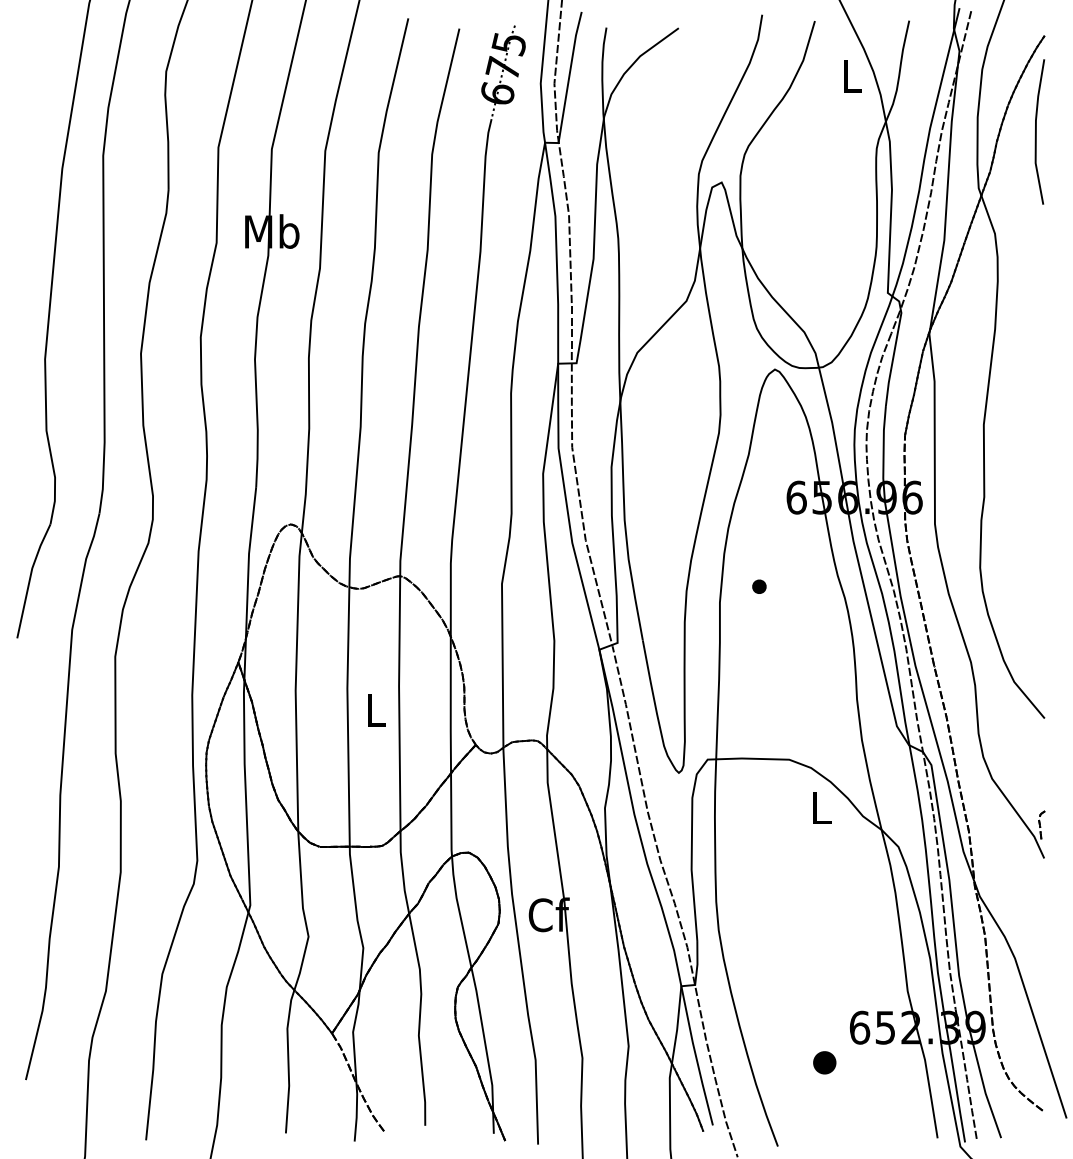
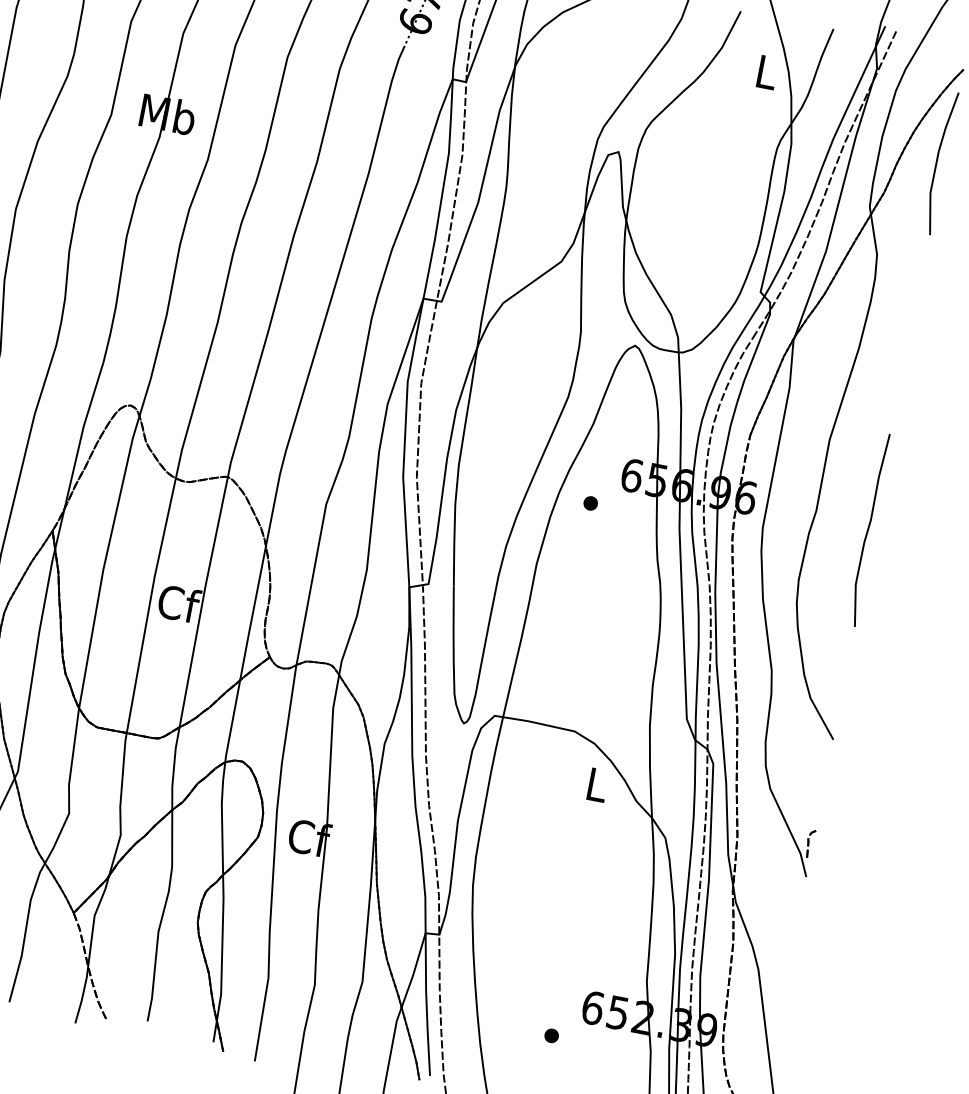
curve: (1039, 505) -> (868, 529), added
part: (759, 586) -> (590, 503), moved
text: (376, 709) -> (179, 603), L -> Cf
part: (824, 1062) -> (551, 1035), size x0.62

